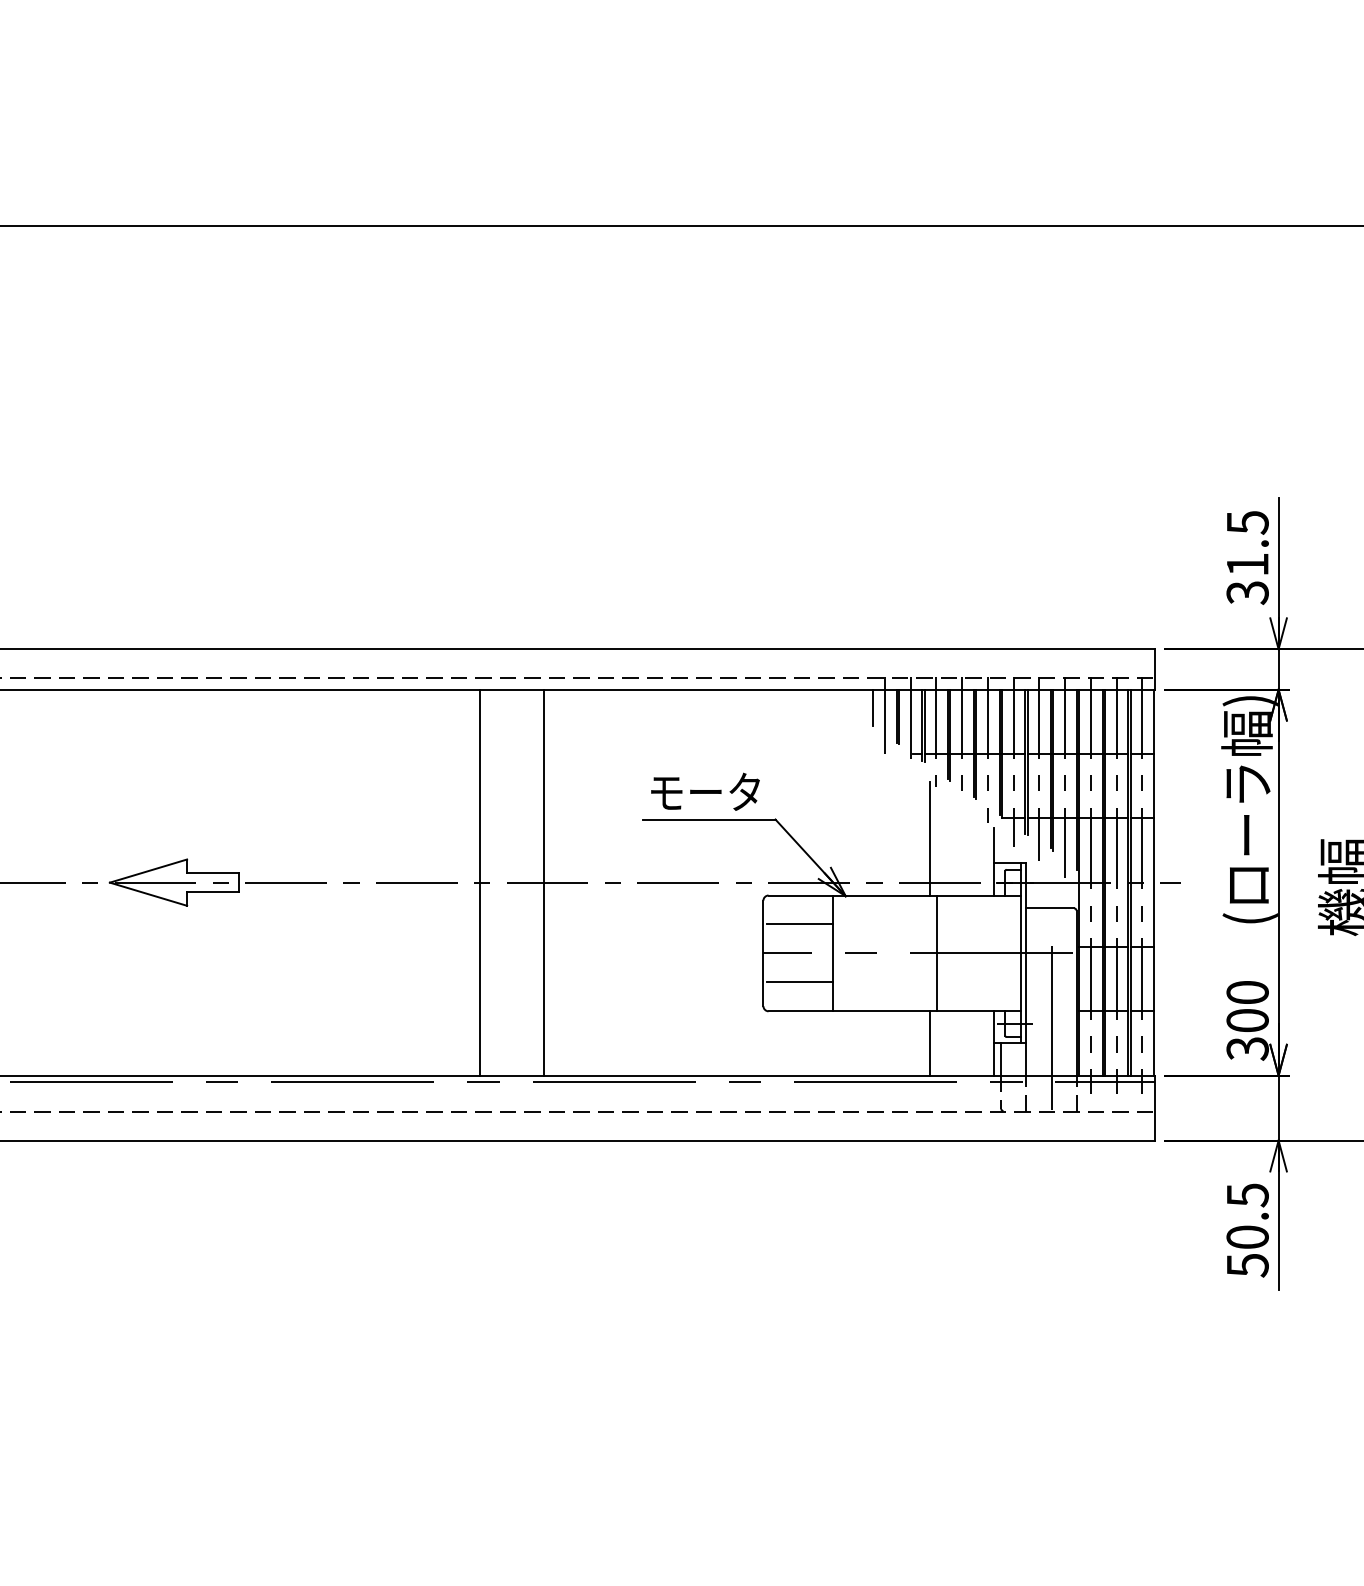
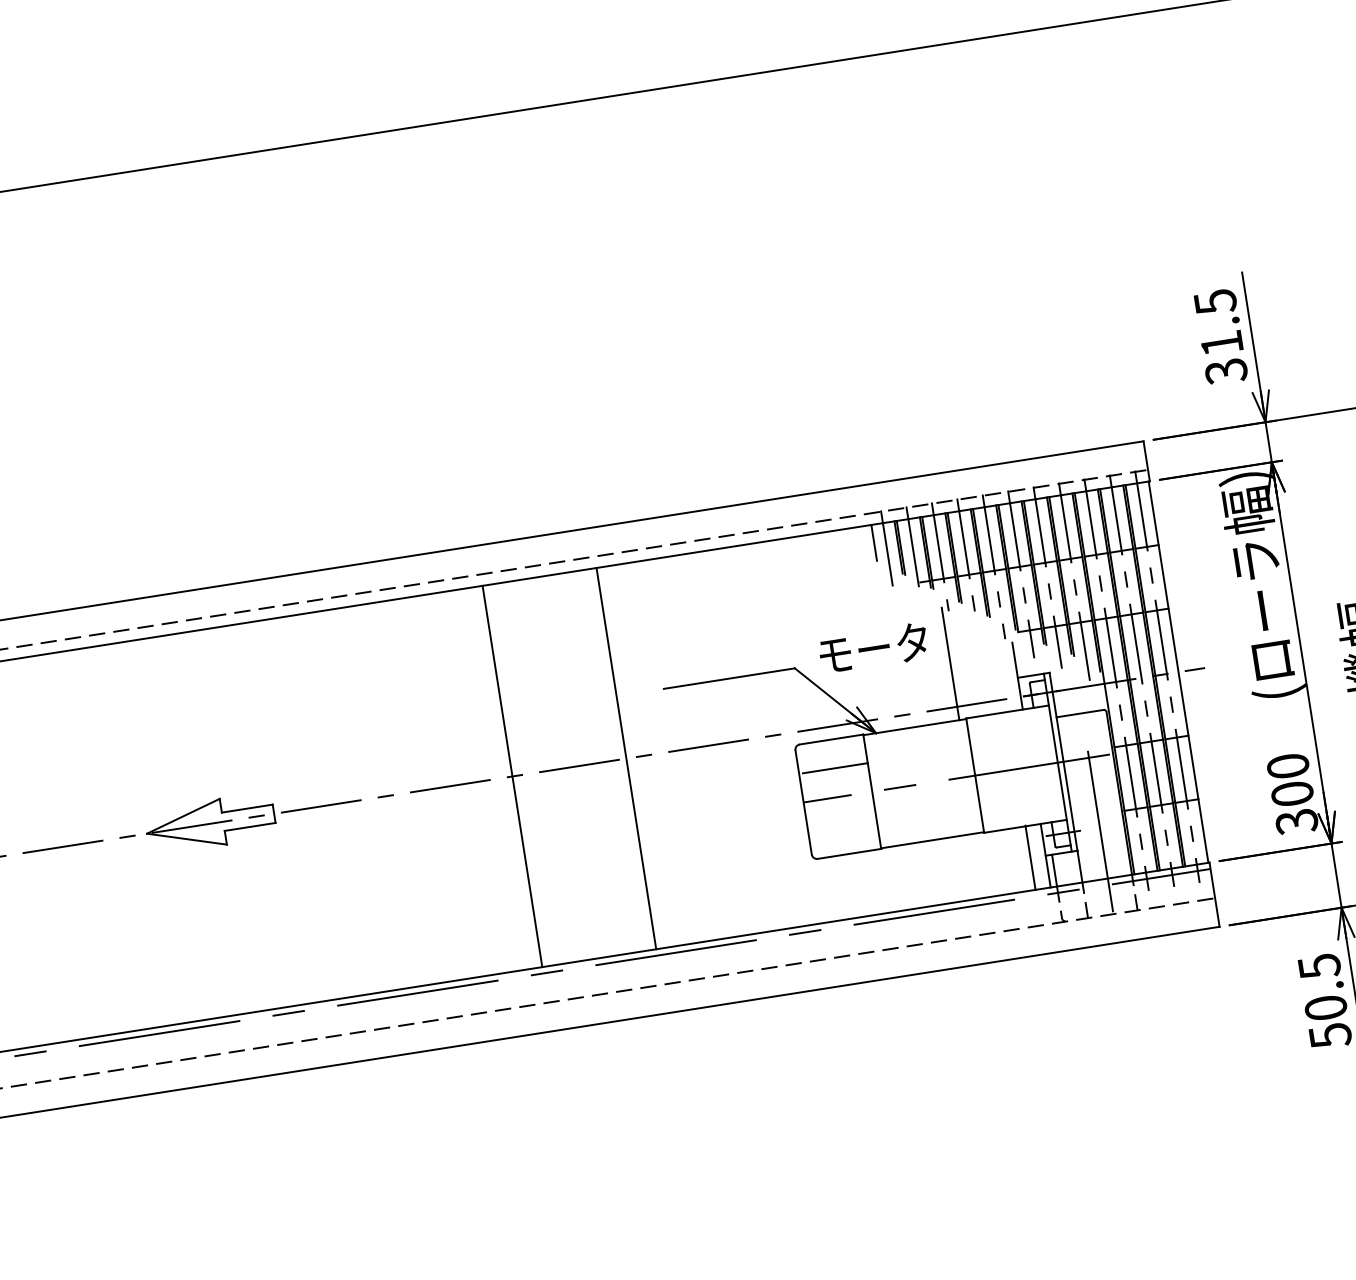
text: (705, 791) -> (873, 647), moved
line: (544, 882) -> (626, 758), moved
line: (799, 982) -> (843, 825), removed
line: (930, 1042) -> (1030, 857), moved

